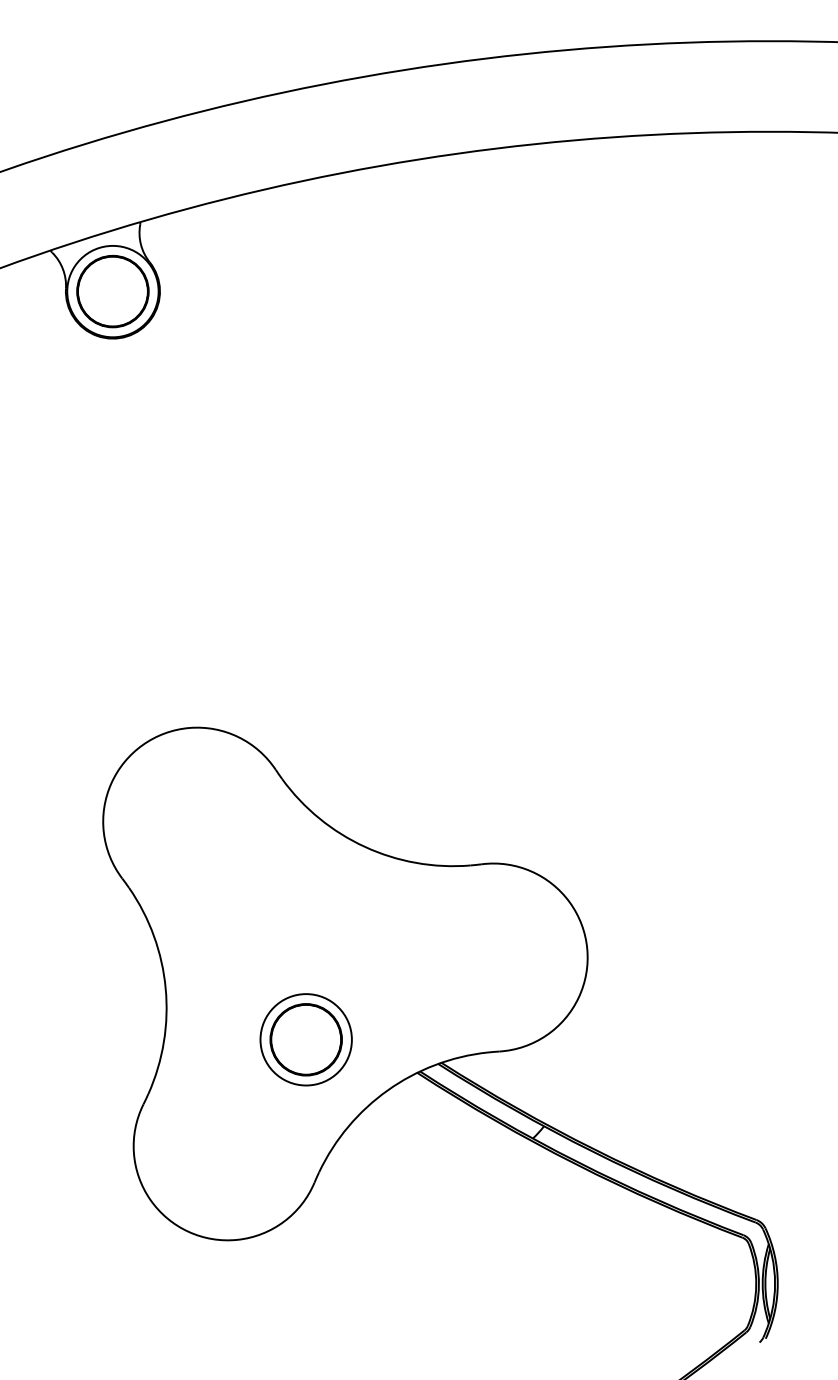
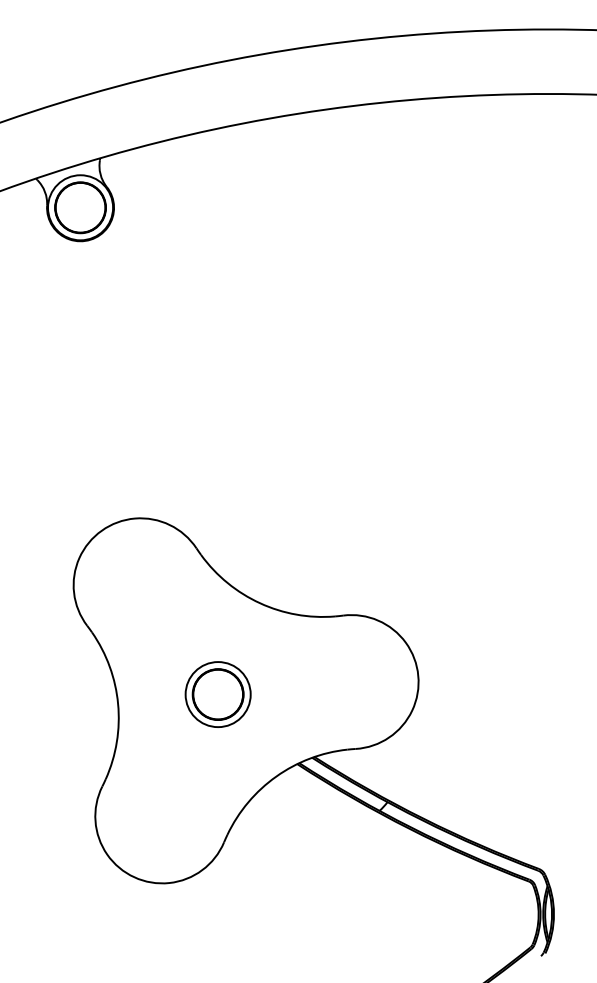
part: (305, 1039) -> (217, 694), moved

